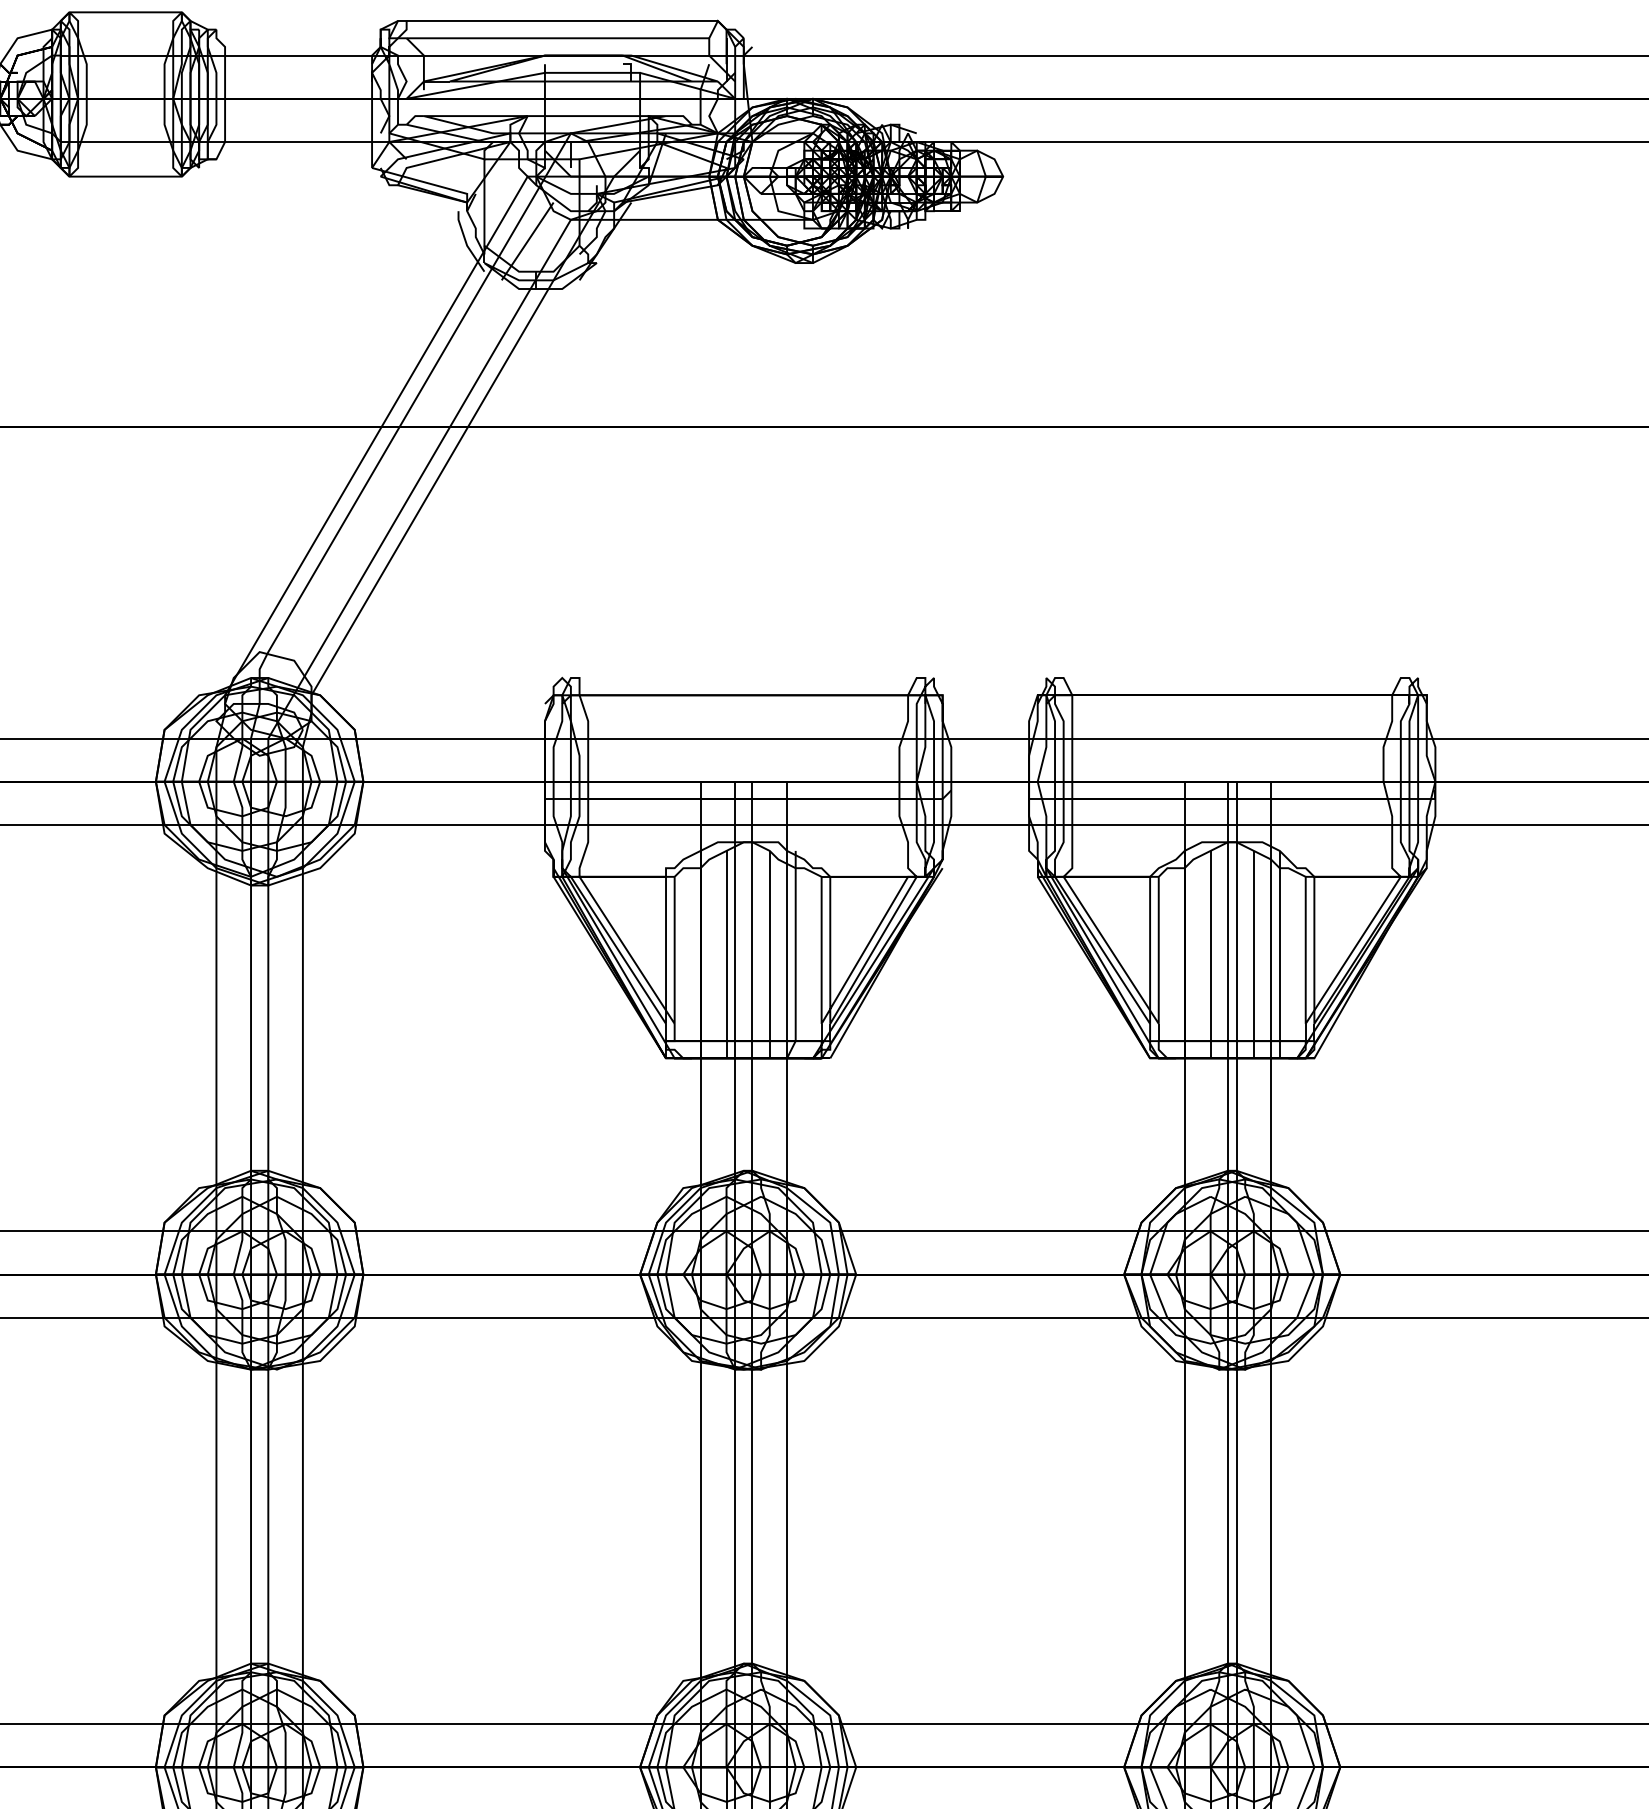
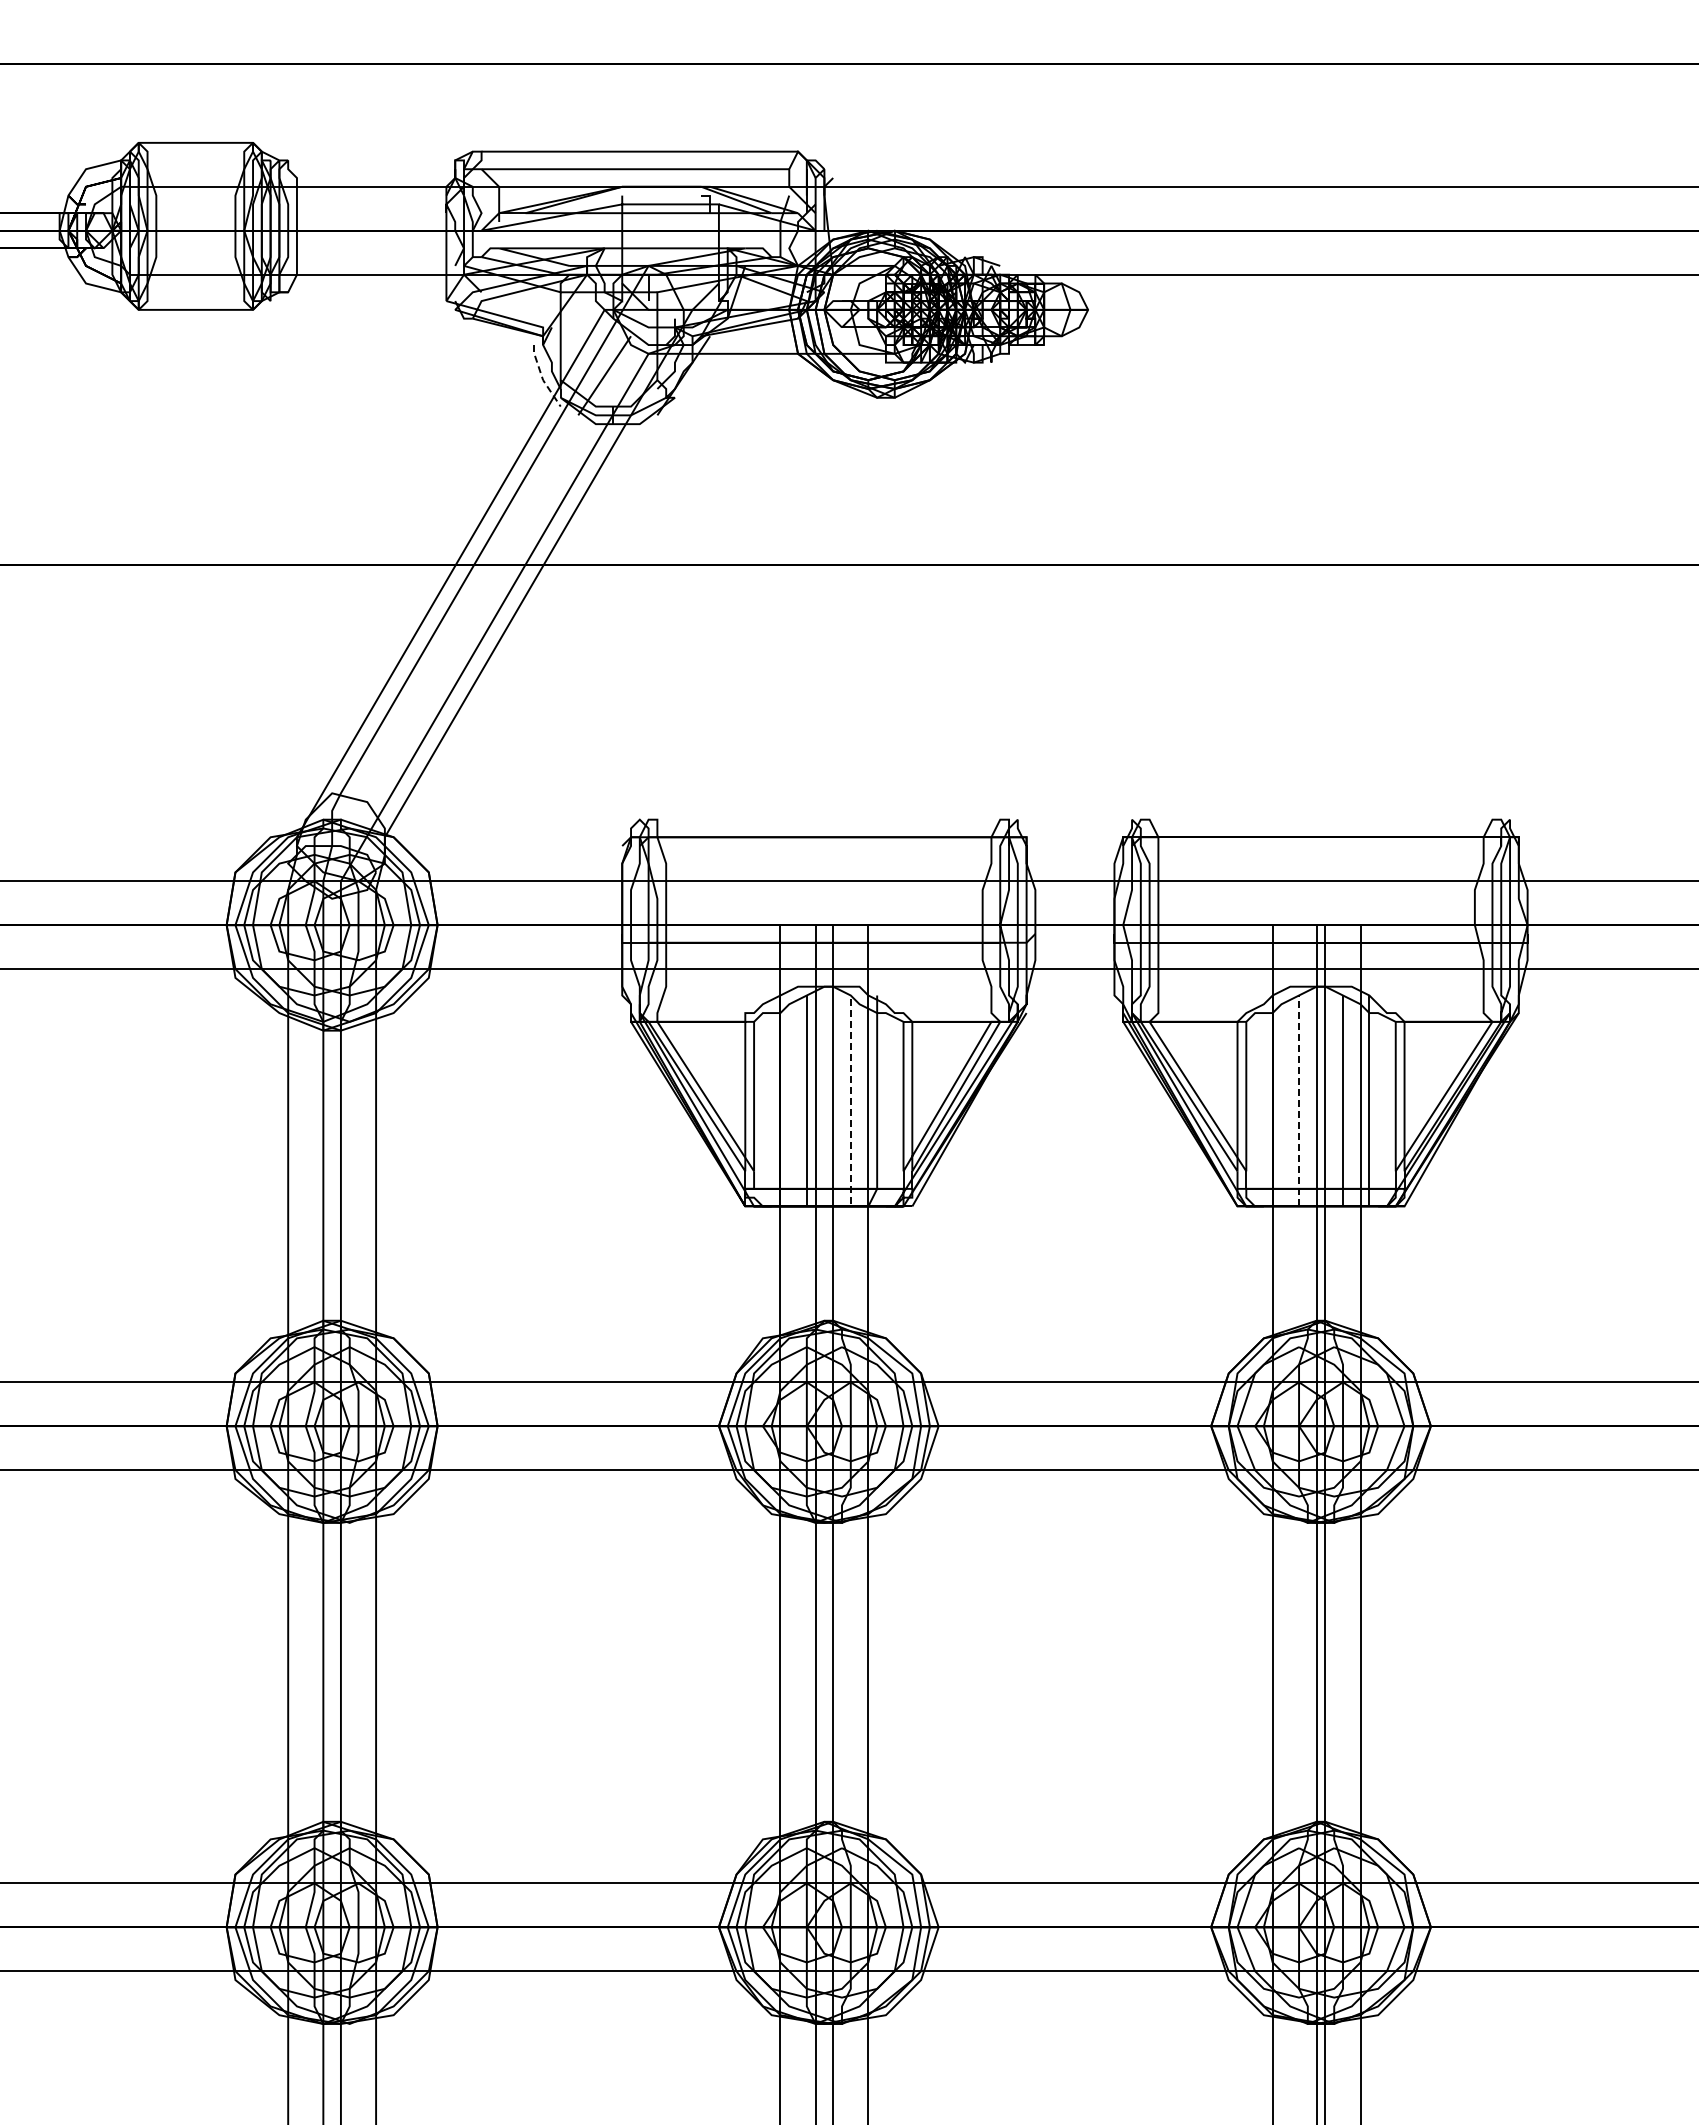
line: (466, 244) -> (542, 378), solid -> dashed
line: (1211, 955) -> (1299, 1101), solid -> dashed
line: (769, 960) -> (850, 1106), solid -> dashed

